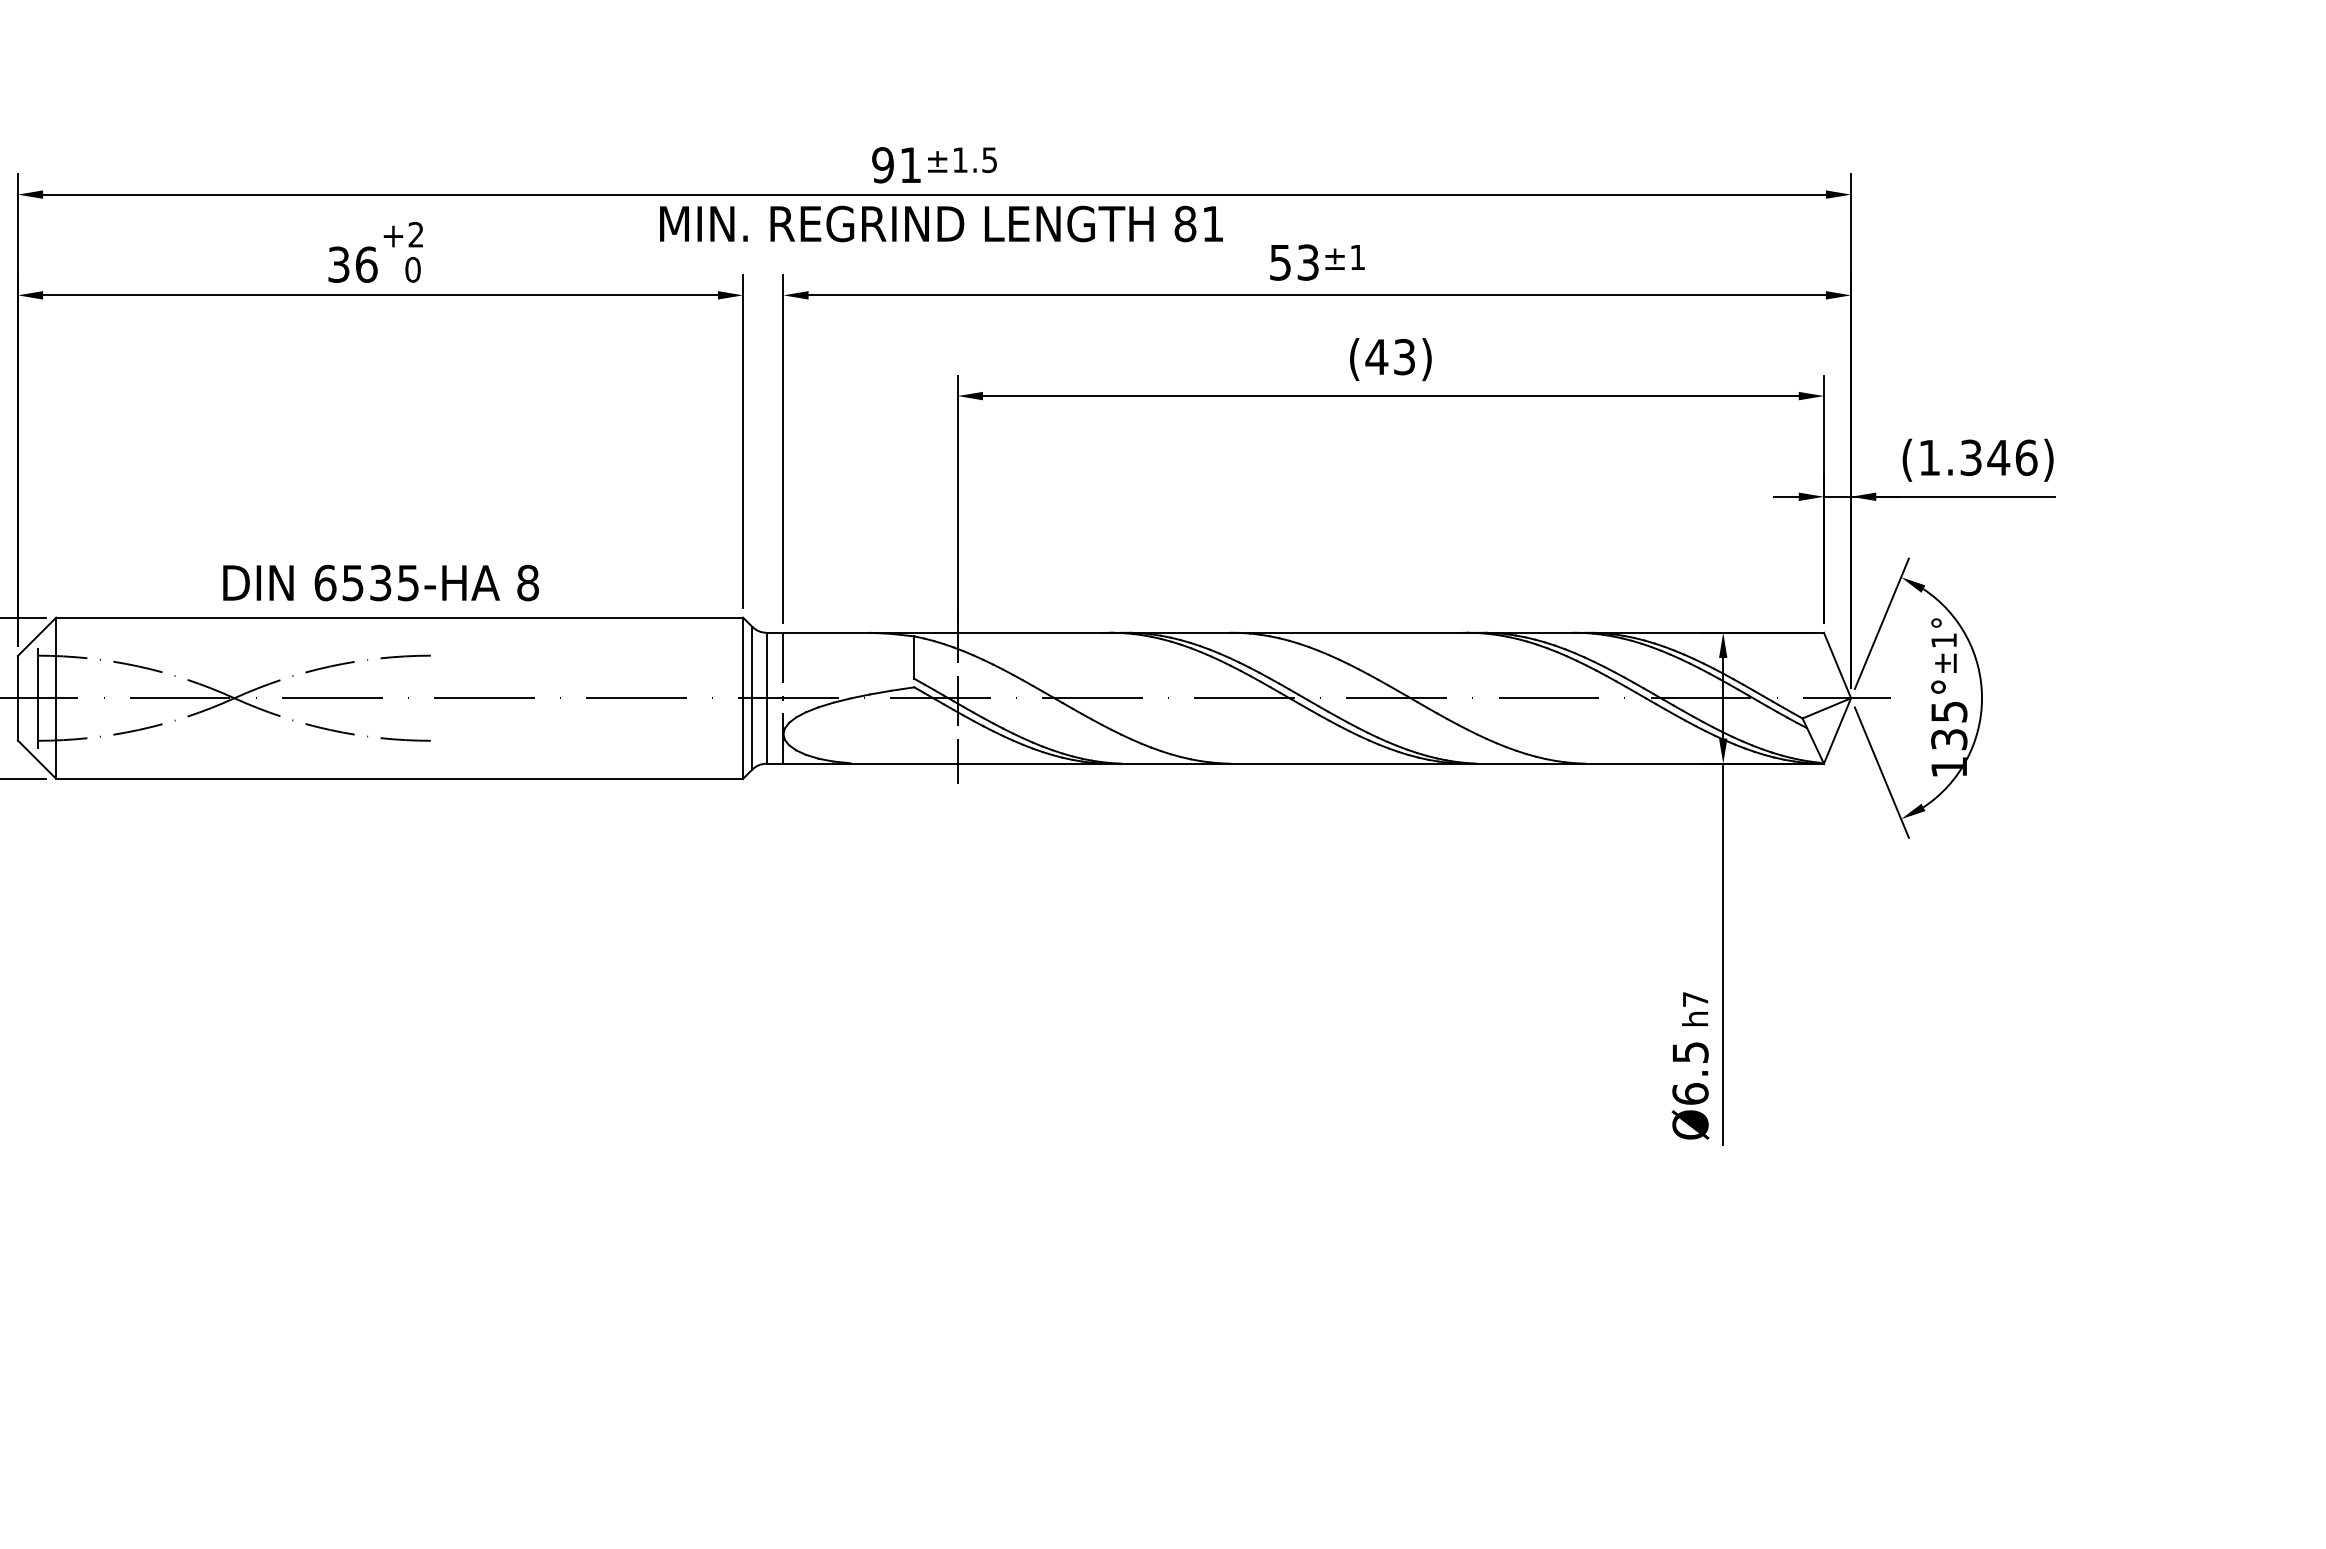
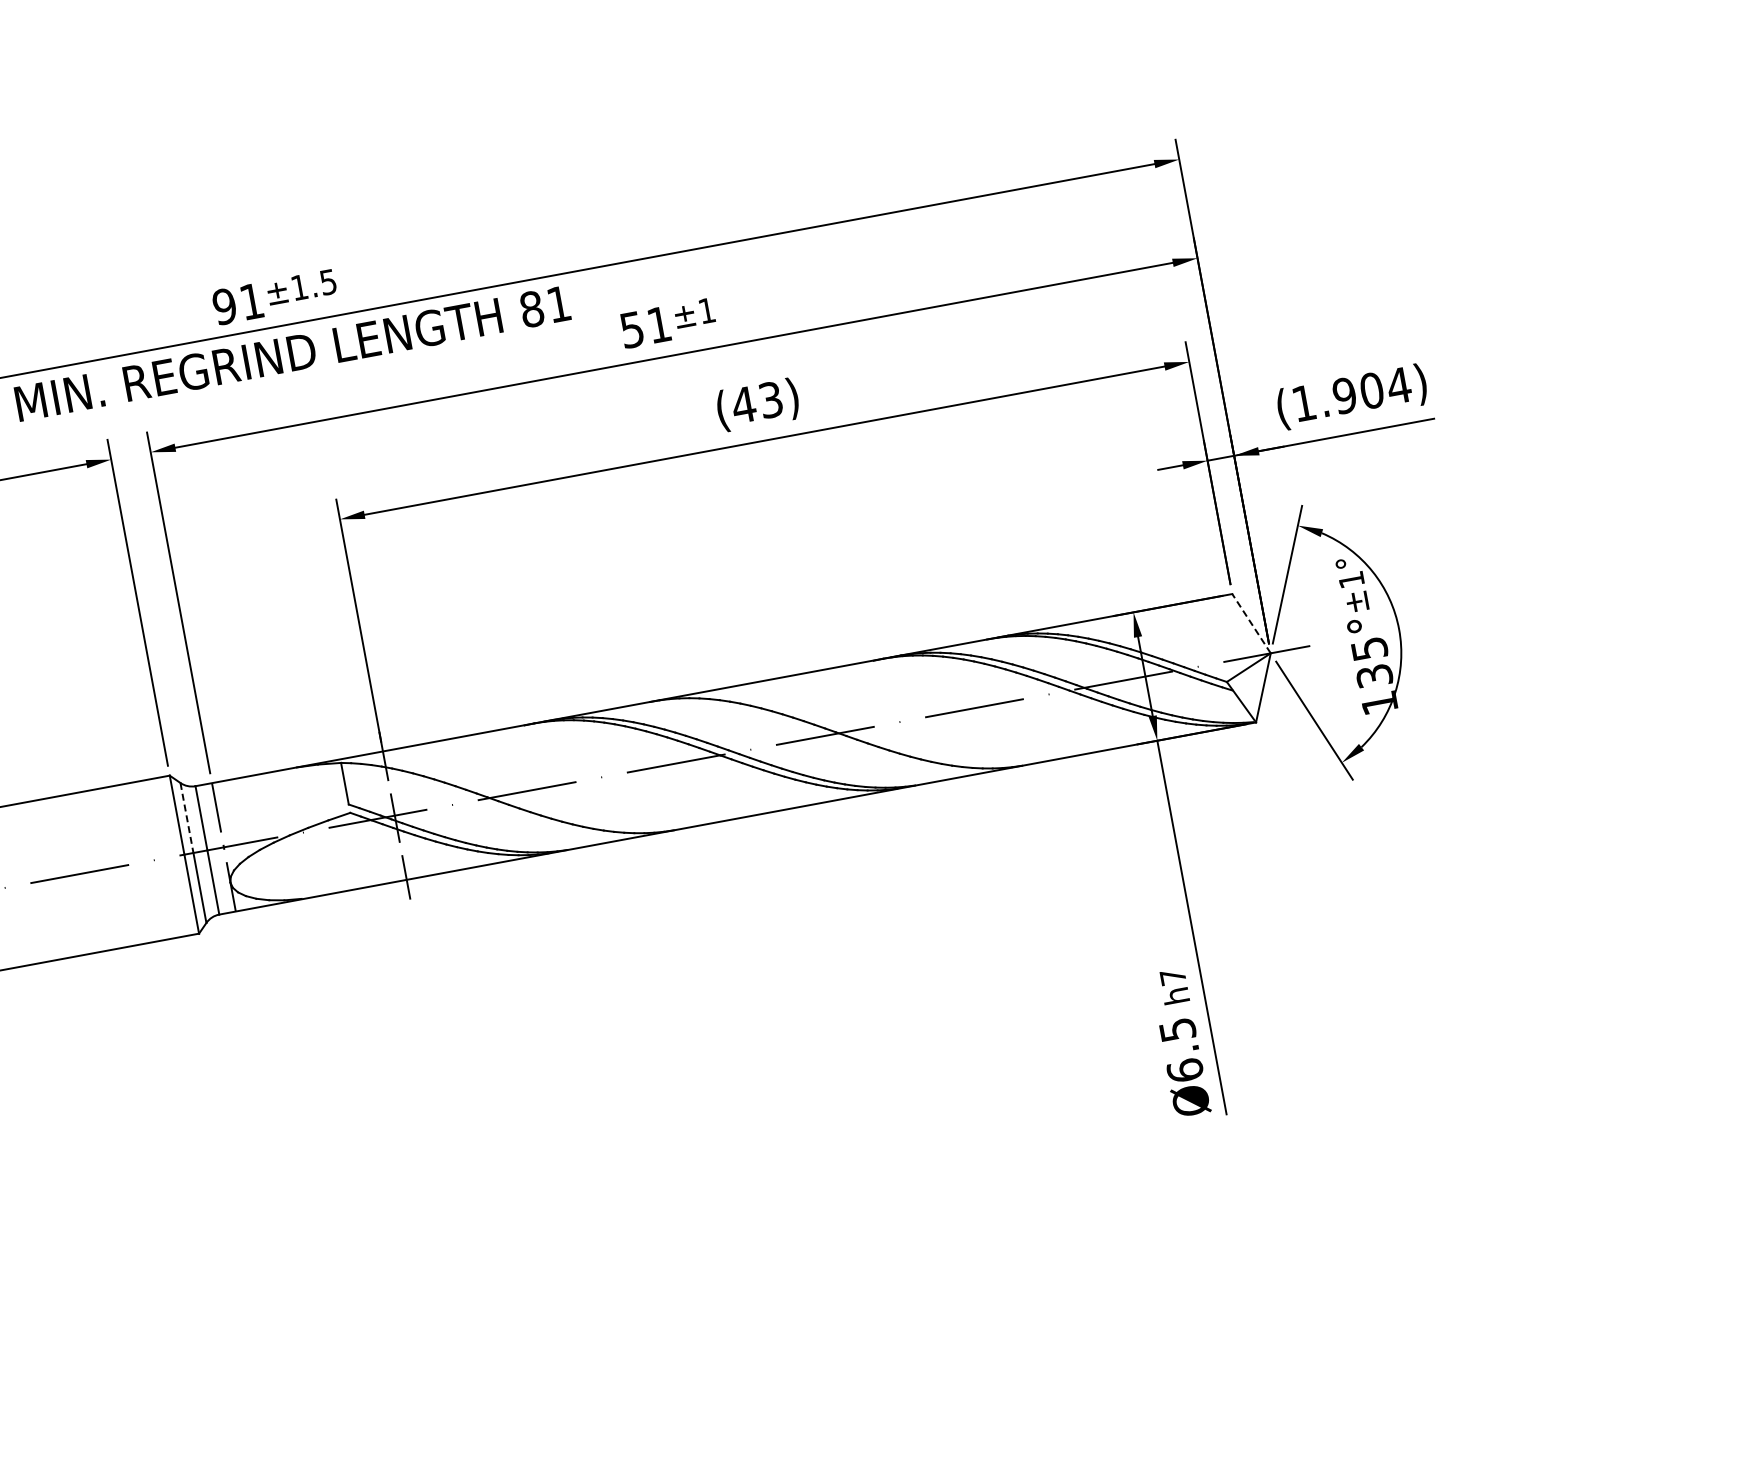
text: (1307, 262) -> (658, 324), 53 -> 51
text: (1998, 457) -> (1371, 390), (1.346) -> (1.904)
line: (752, 662) -> (187, 817), solid -> dashed
line: (1837, 665) -> (1251, 623), solid -> dashed

